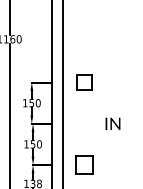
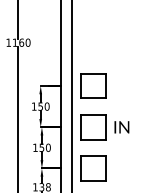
part: (84, 82) -> (93, 85), size x1.67
part: (84, 124) -> (93, 127), added
part: (84, 165) -> (93, 168), size x1.43

